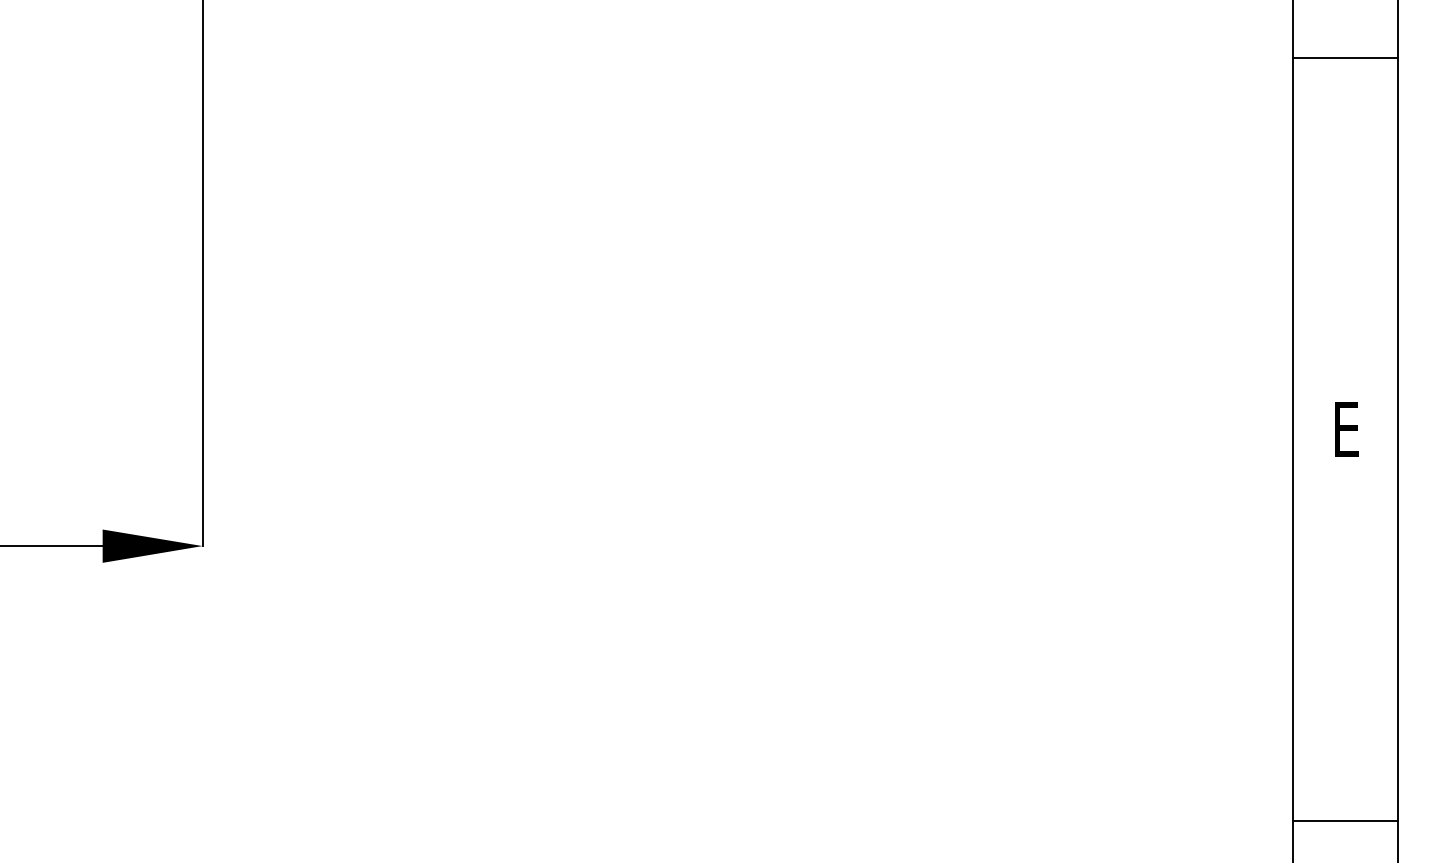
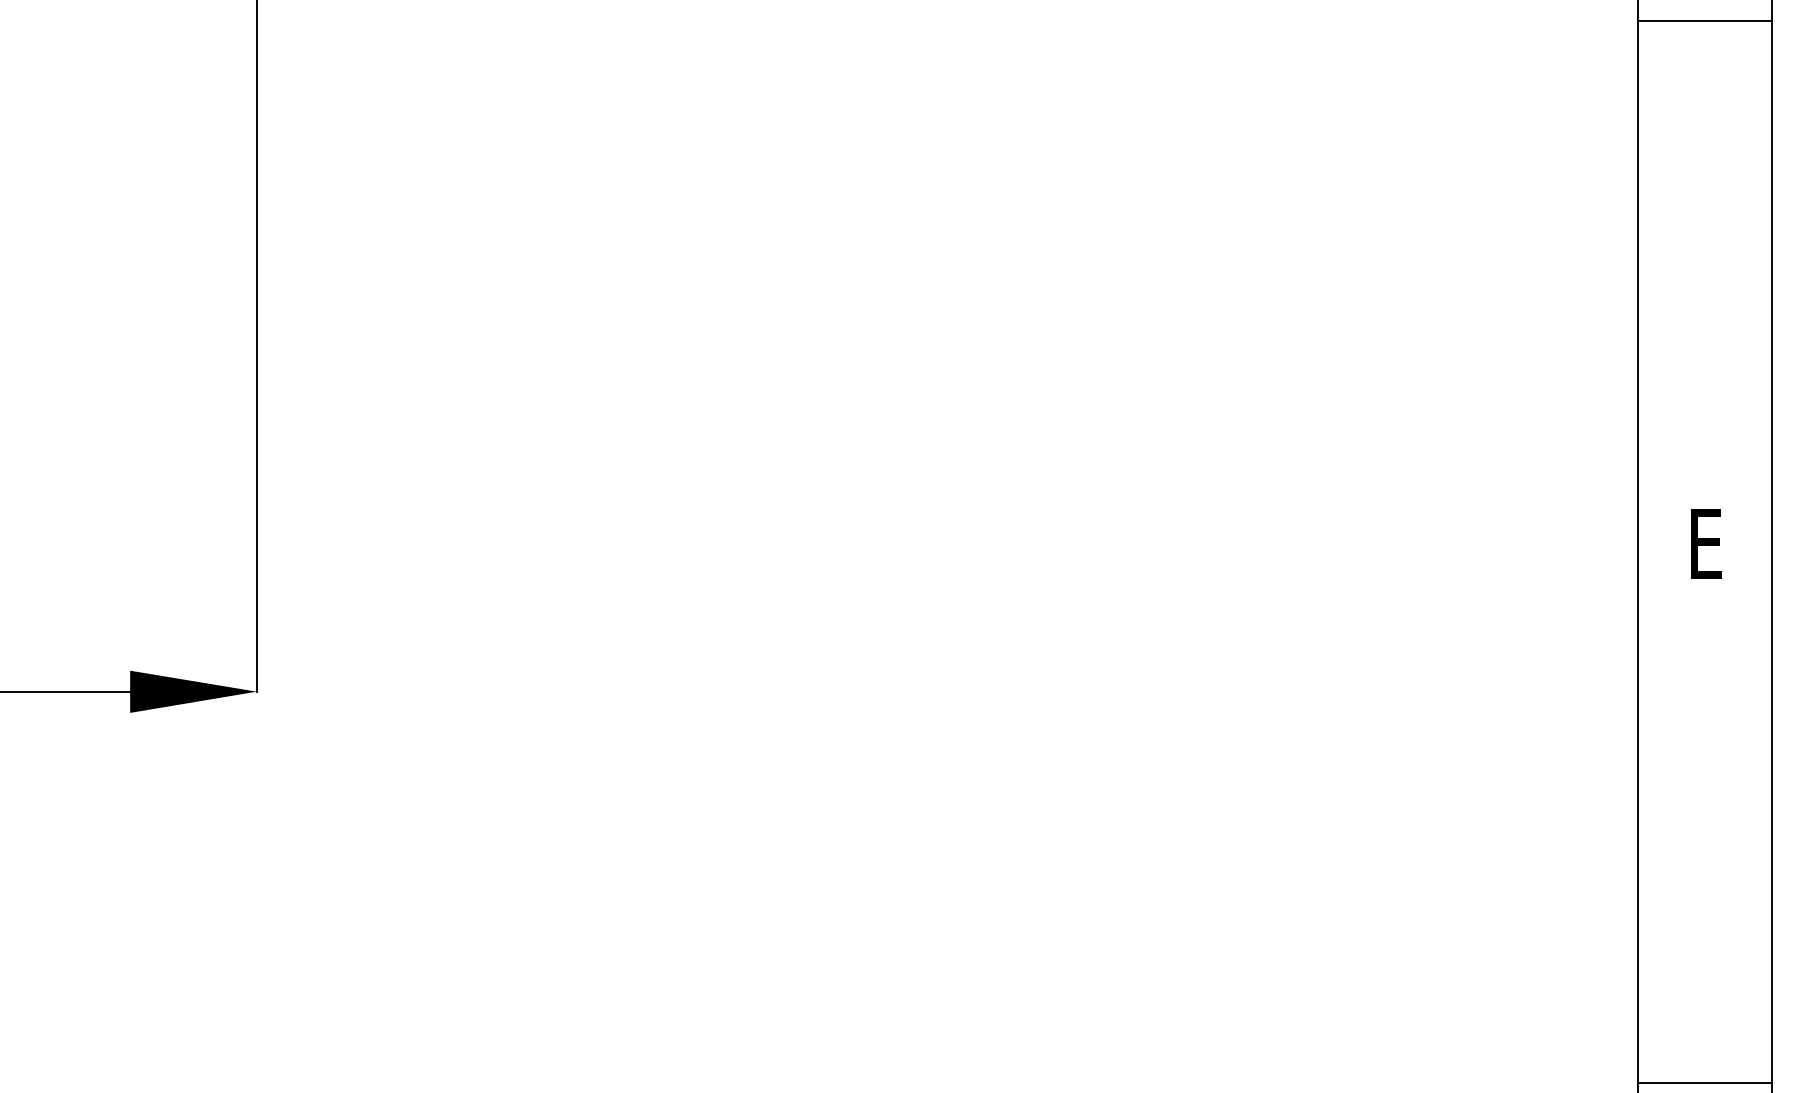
line: (1344, 57) -> (1703, 20), moved
line: (1344, 820) -> (1703, 1082), moved

